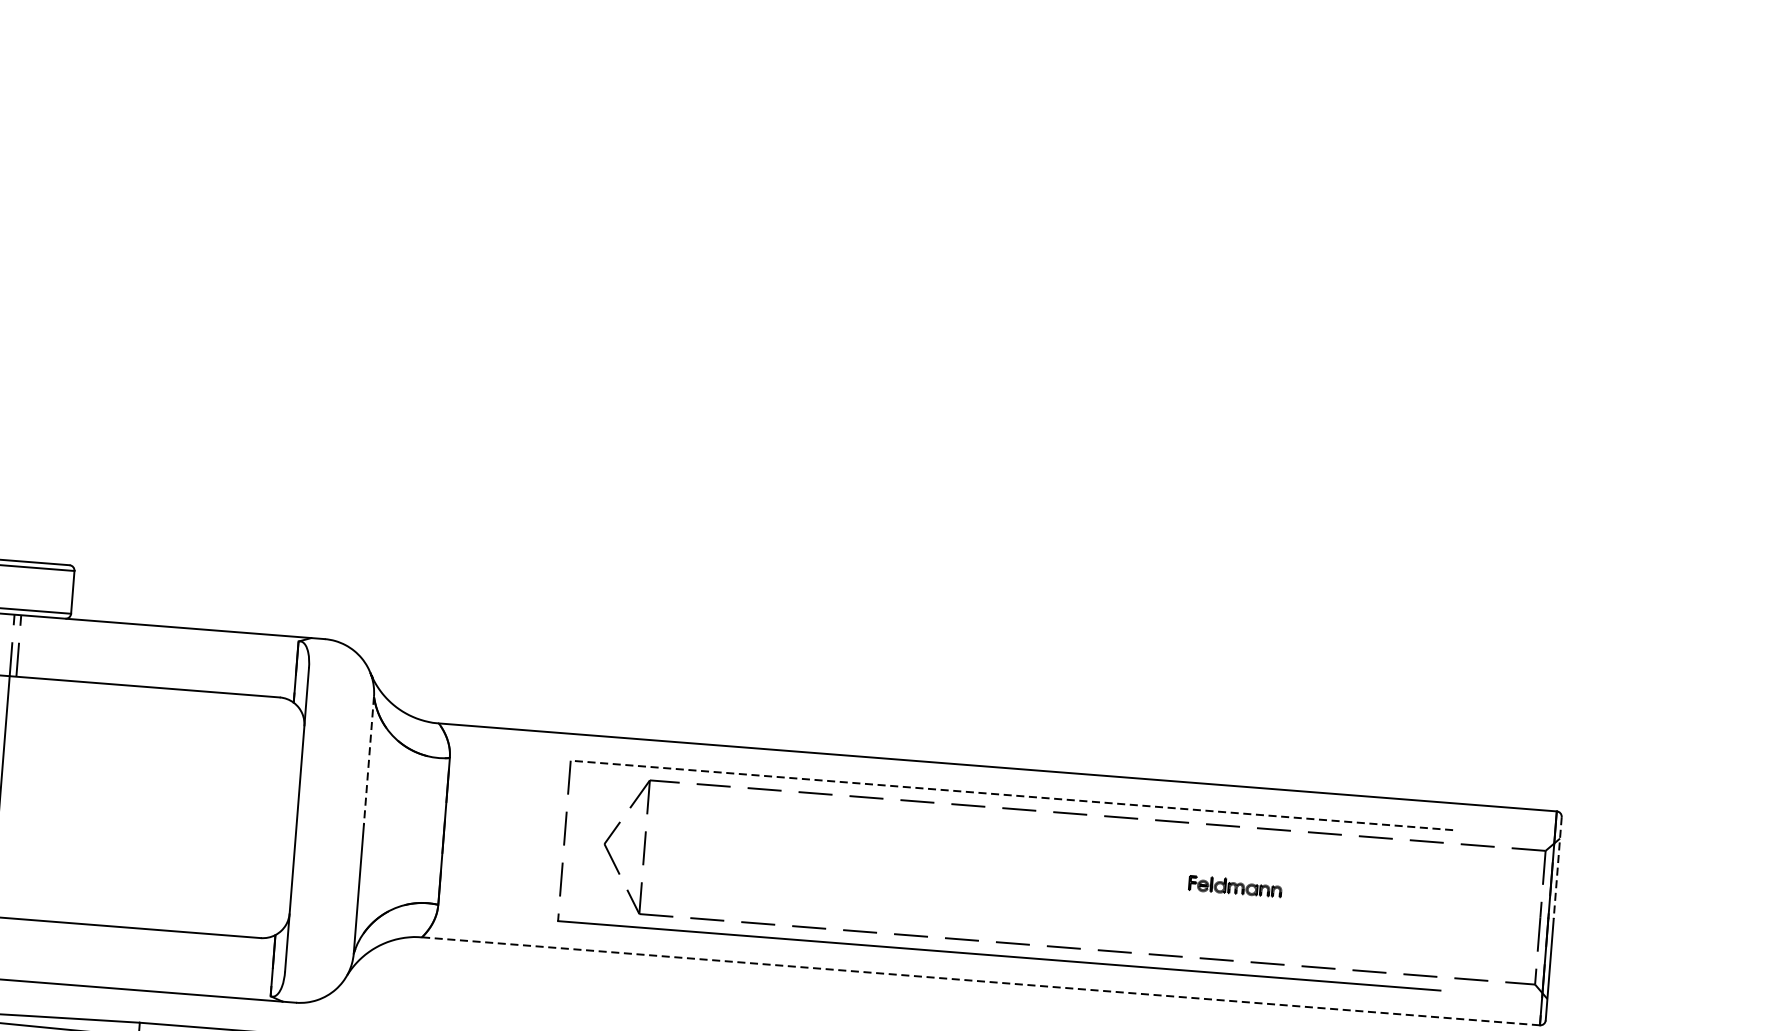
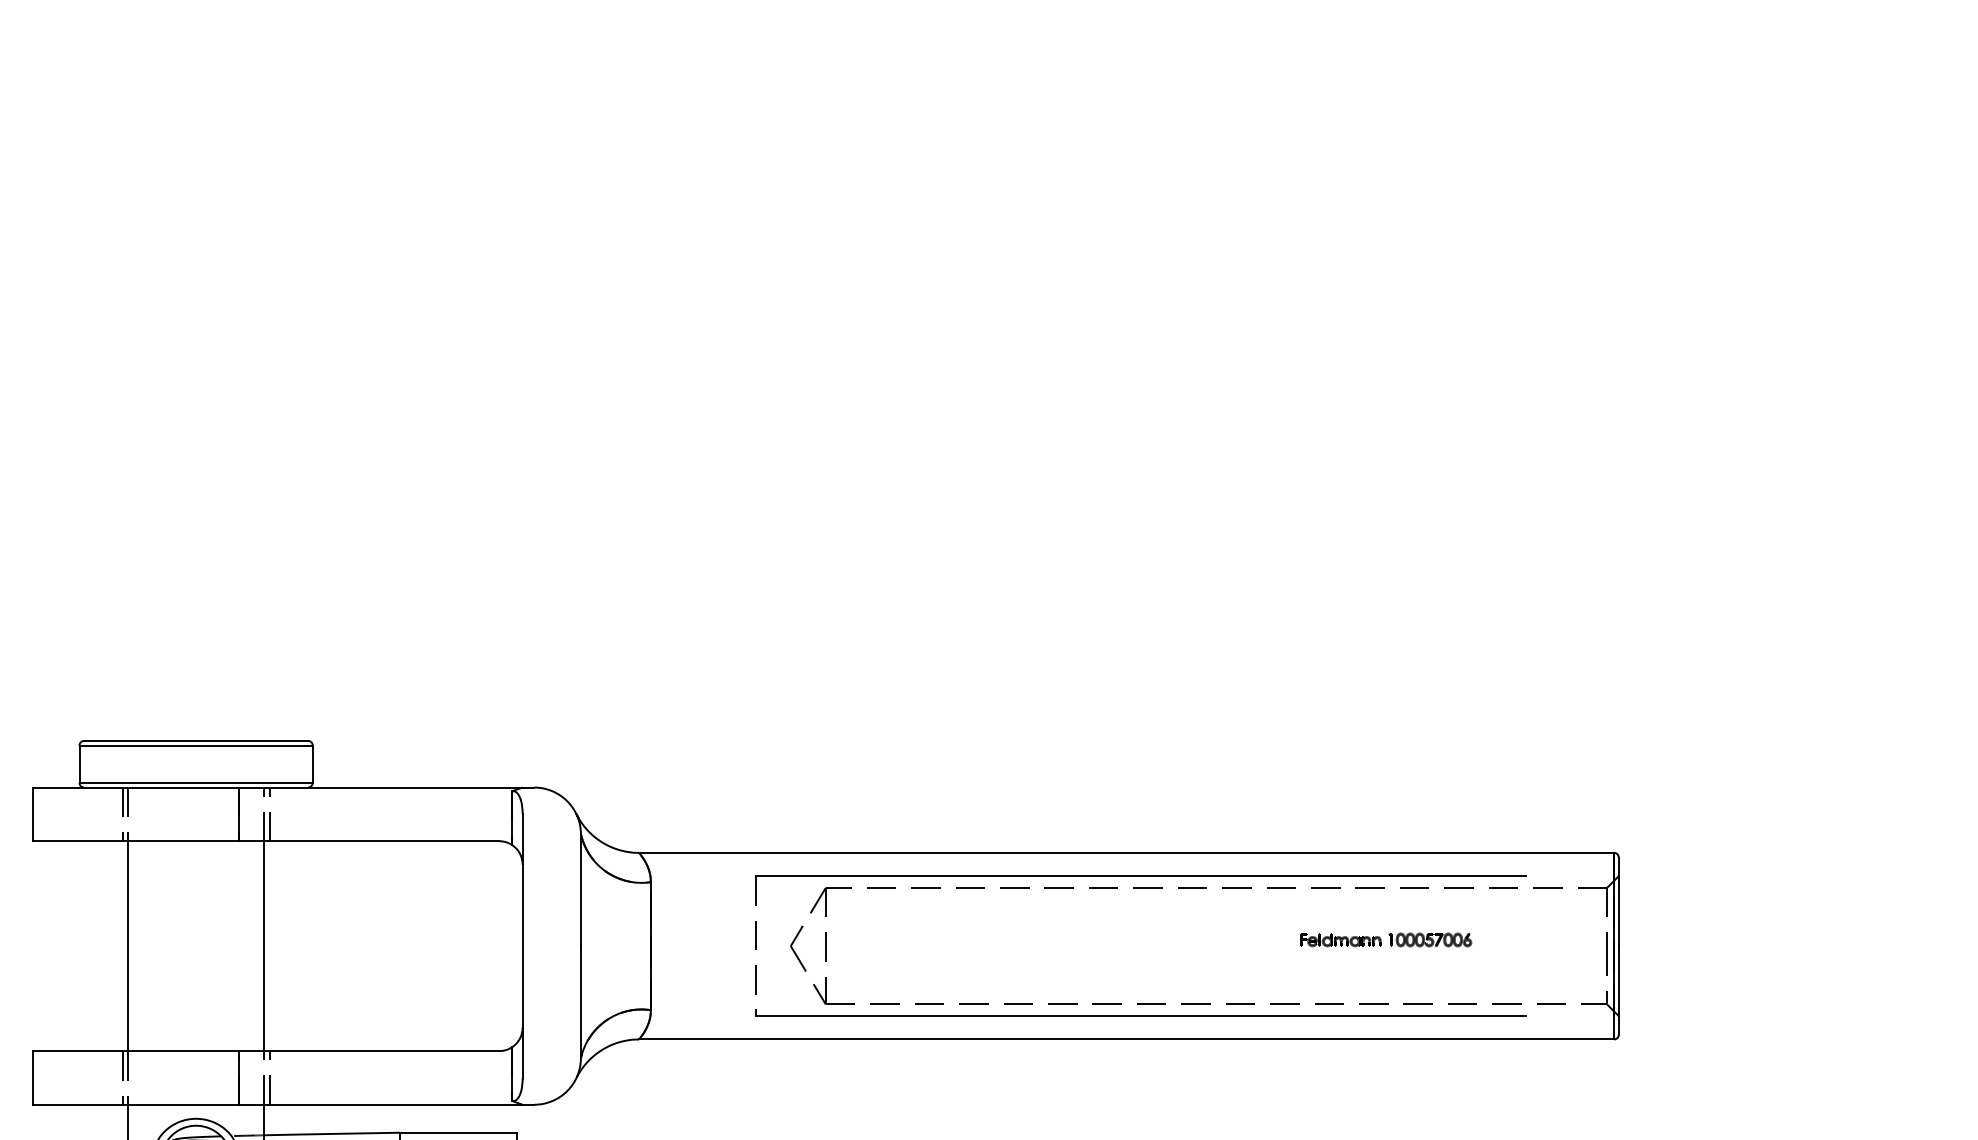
line: (368, 761) -> (580, 890), dashed -> solid
line: (1011, 795) -> (1140, 876), dashed -> solid
line: (1557, 868) -> (1618, 902), dashed -> solid
part: (1338, 894) -> (1430, 939), added
line: (980, 981) -> (1126, 1039), dashed -> solid

